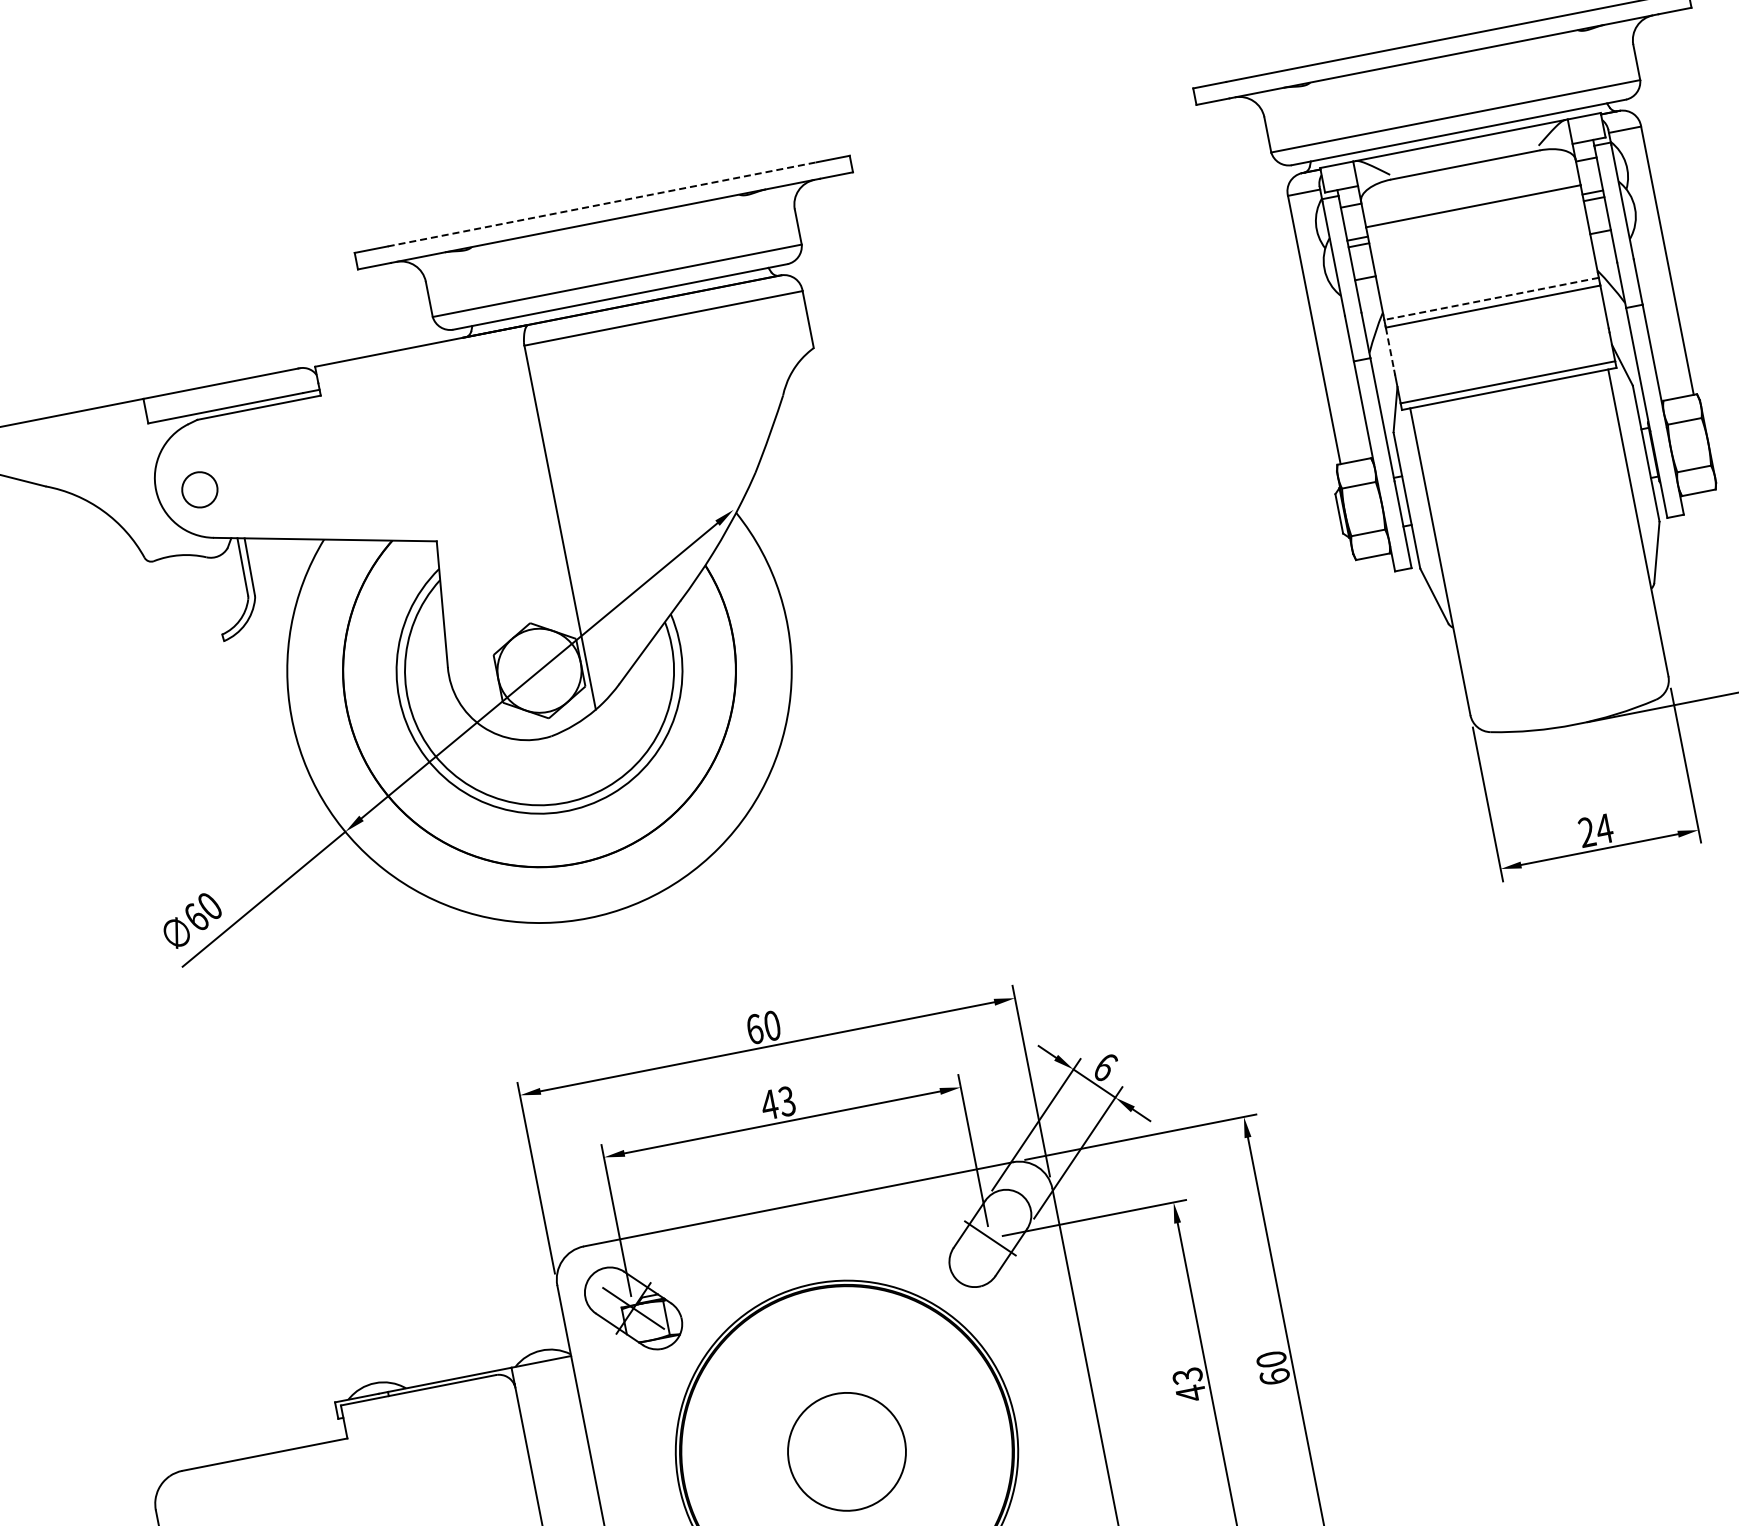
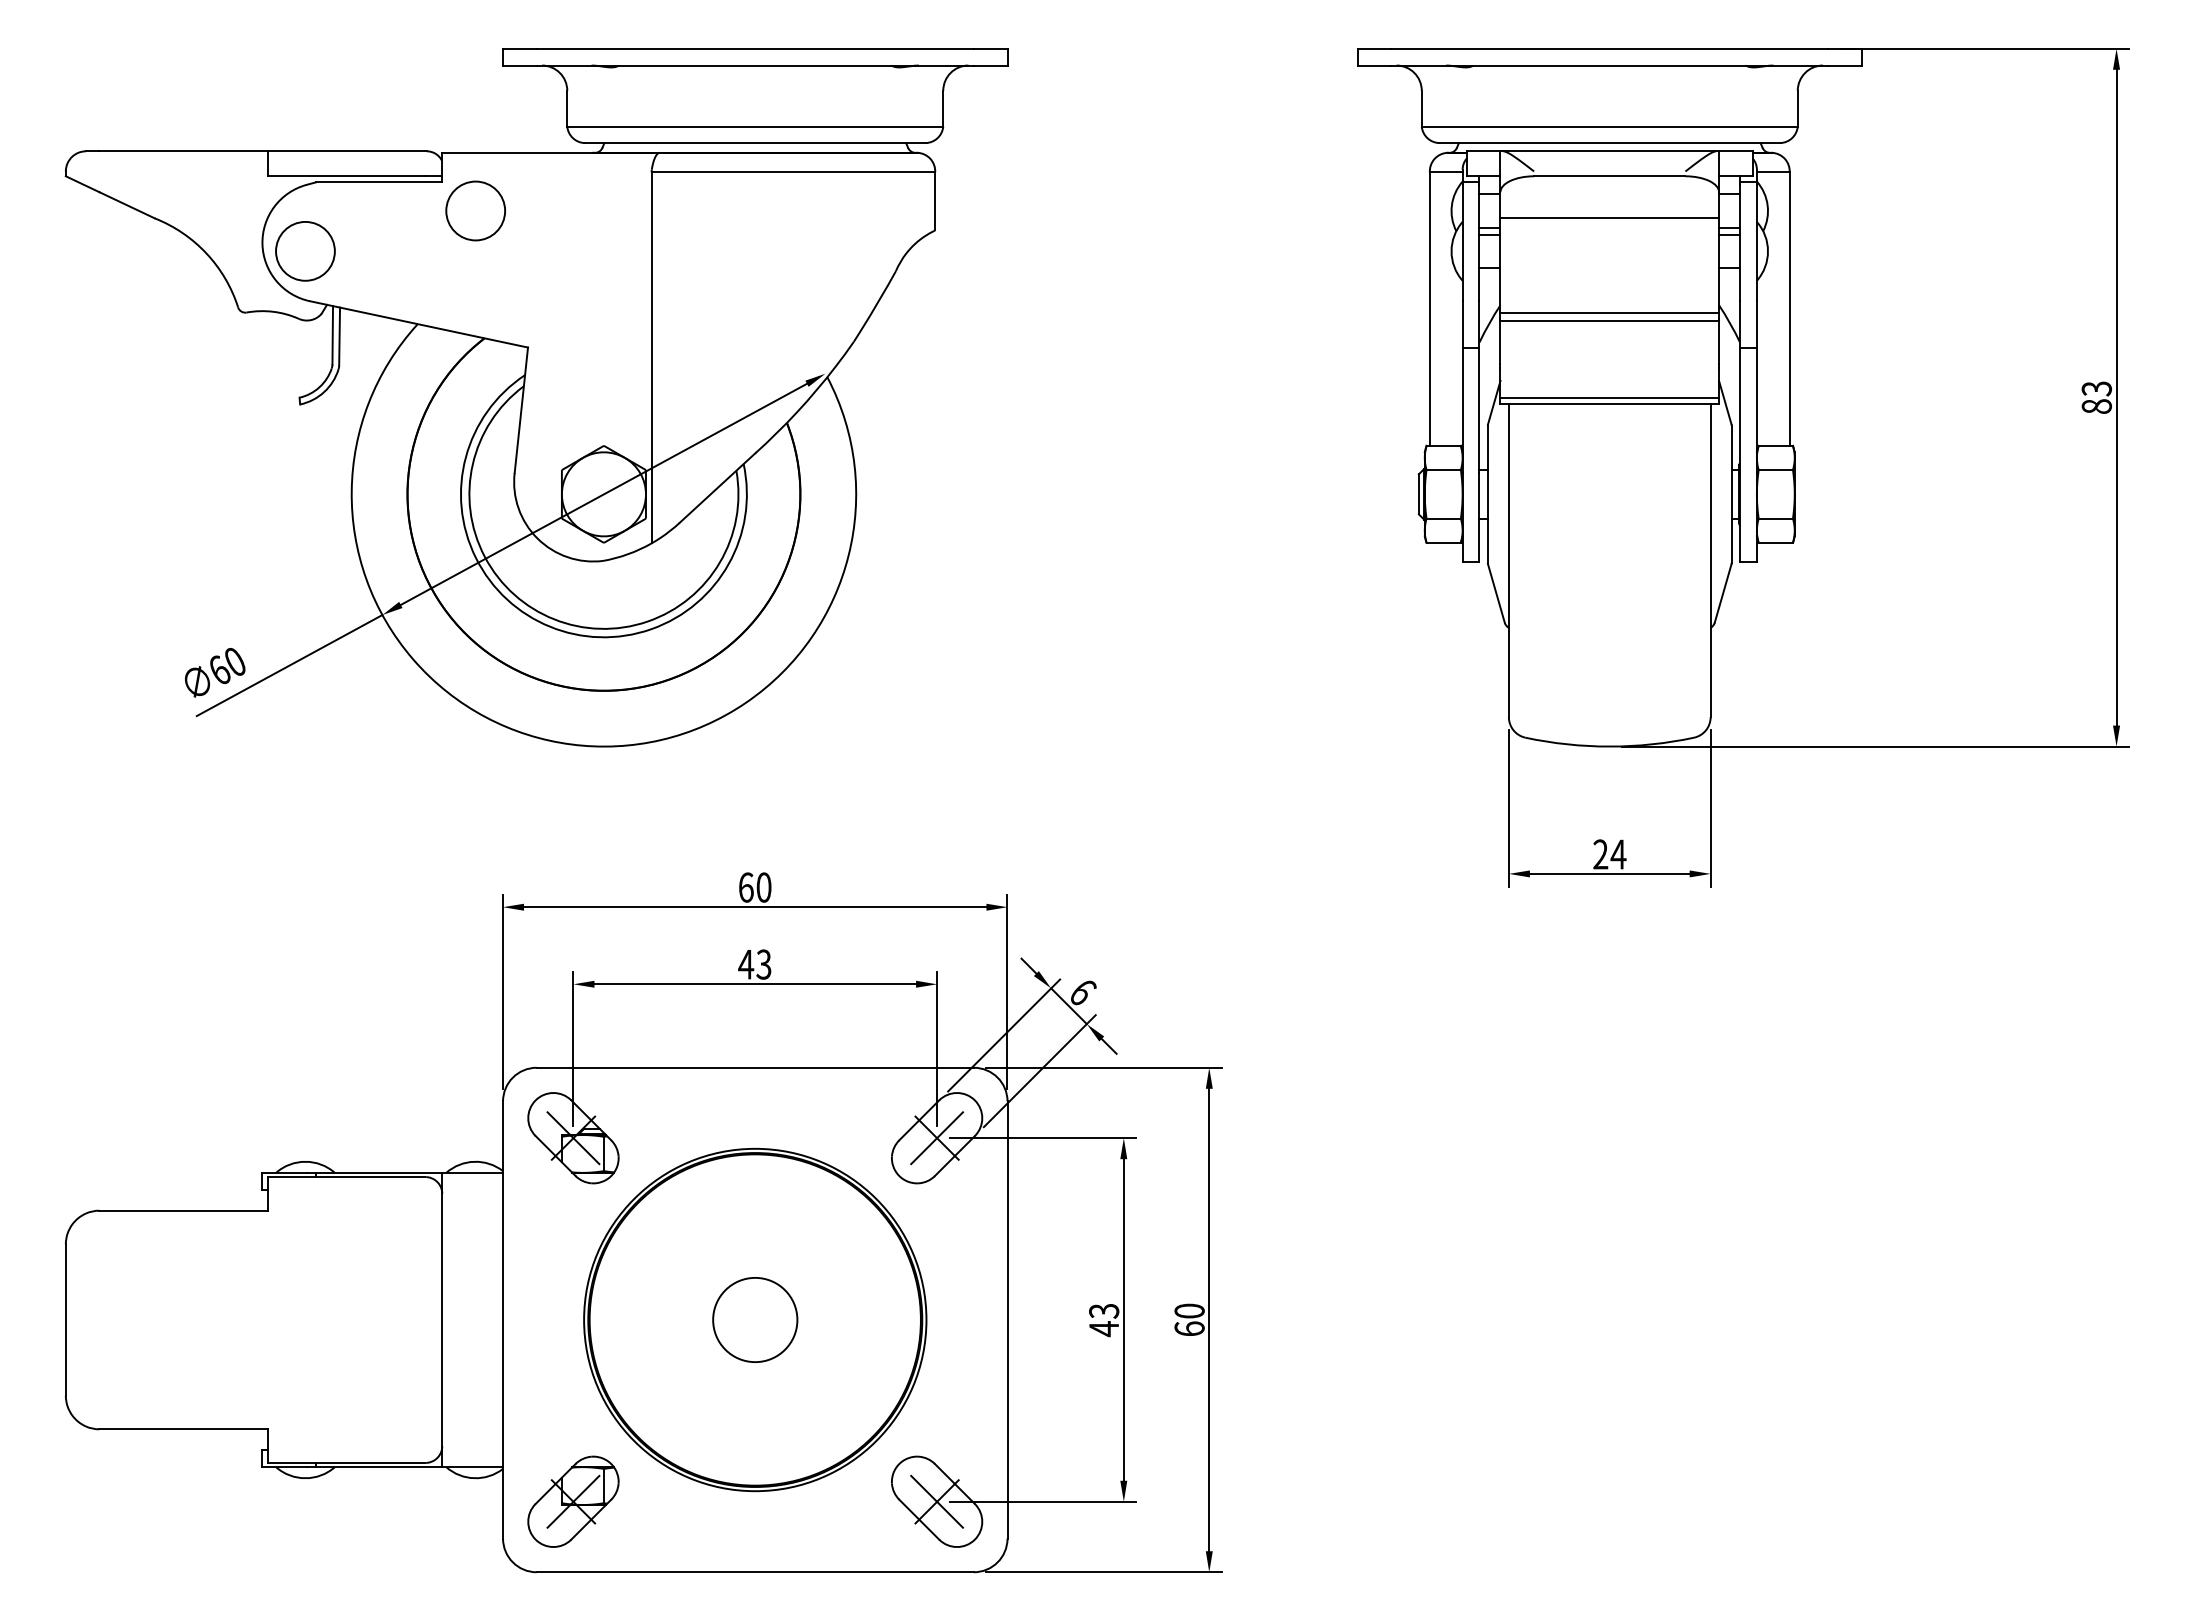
line: (602, 204) -> (755, 48), dashed -> solid
line: (1491, 298) -> (1609, 312), dashed -> solid
line: (1390, 349) -> (1500, 342), dashed -> solid
circle: (358, 416) -> (475, 210), added
circle: (199, 489) -> (305, 251), size x1.67
line: (990, 1238) -> (937, 1138), added
circle: (847, 1451) -> (755, 1319), size x0.71

